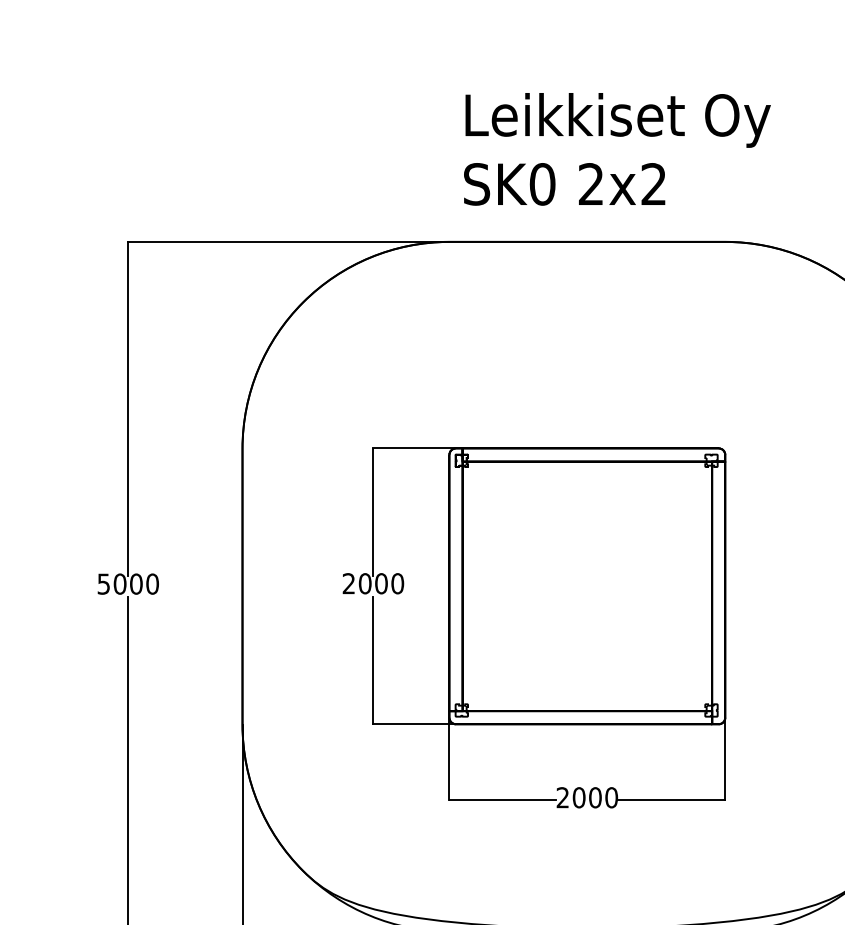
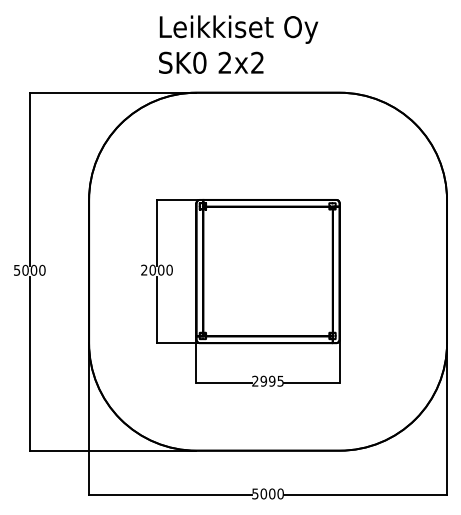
text: (617, 148) -> (238, 44), moved
text: (593, 796) -> (271, 380), 2000 -> 2995

